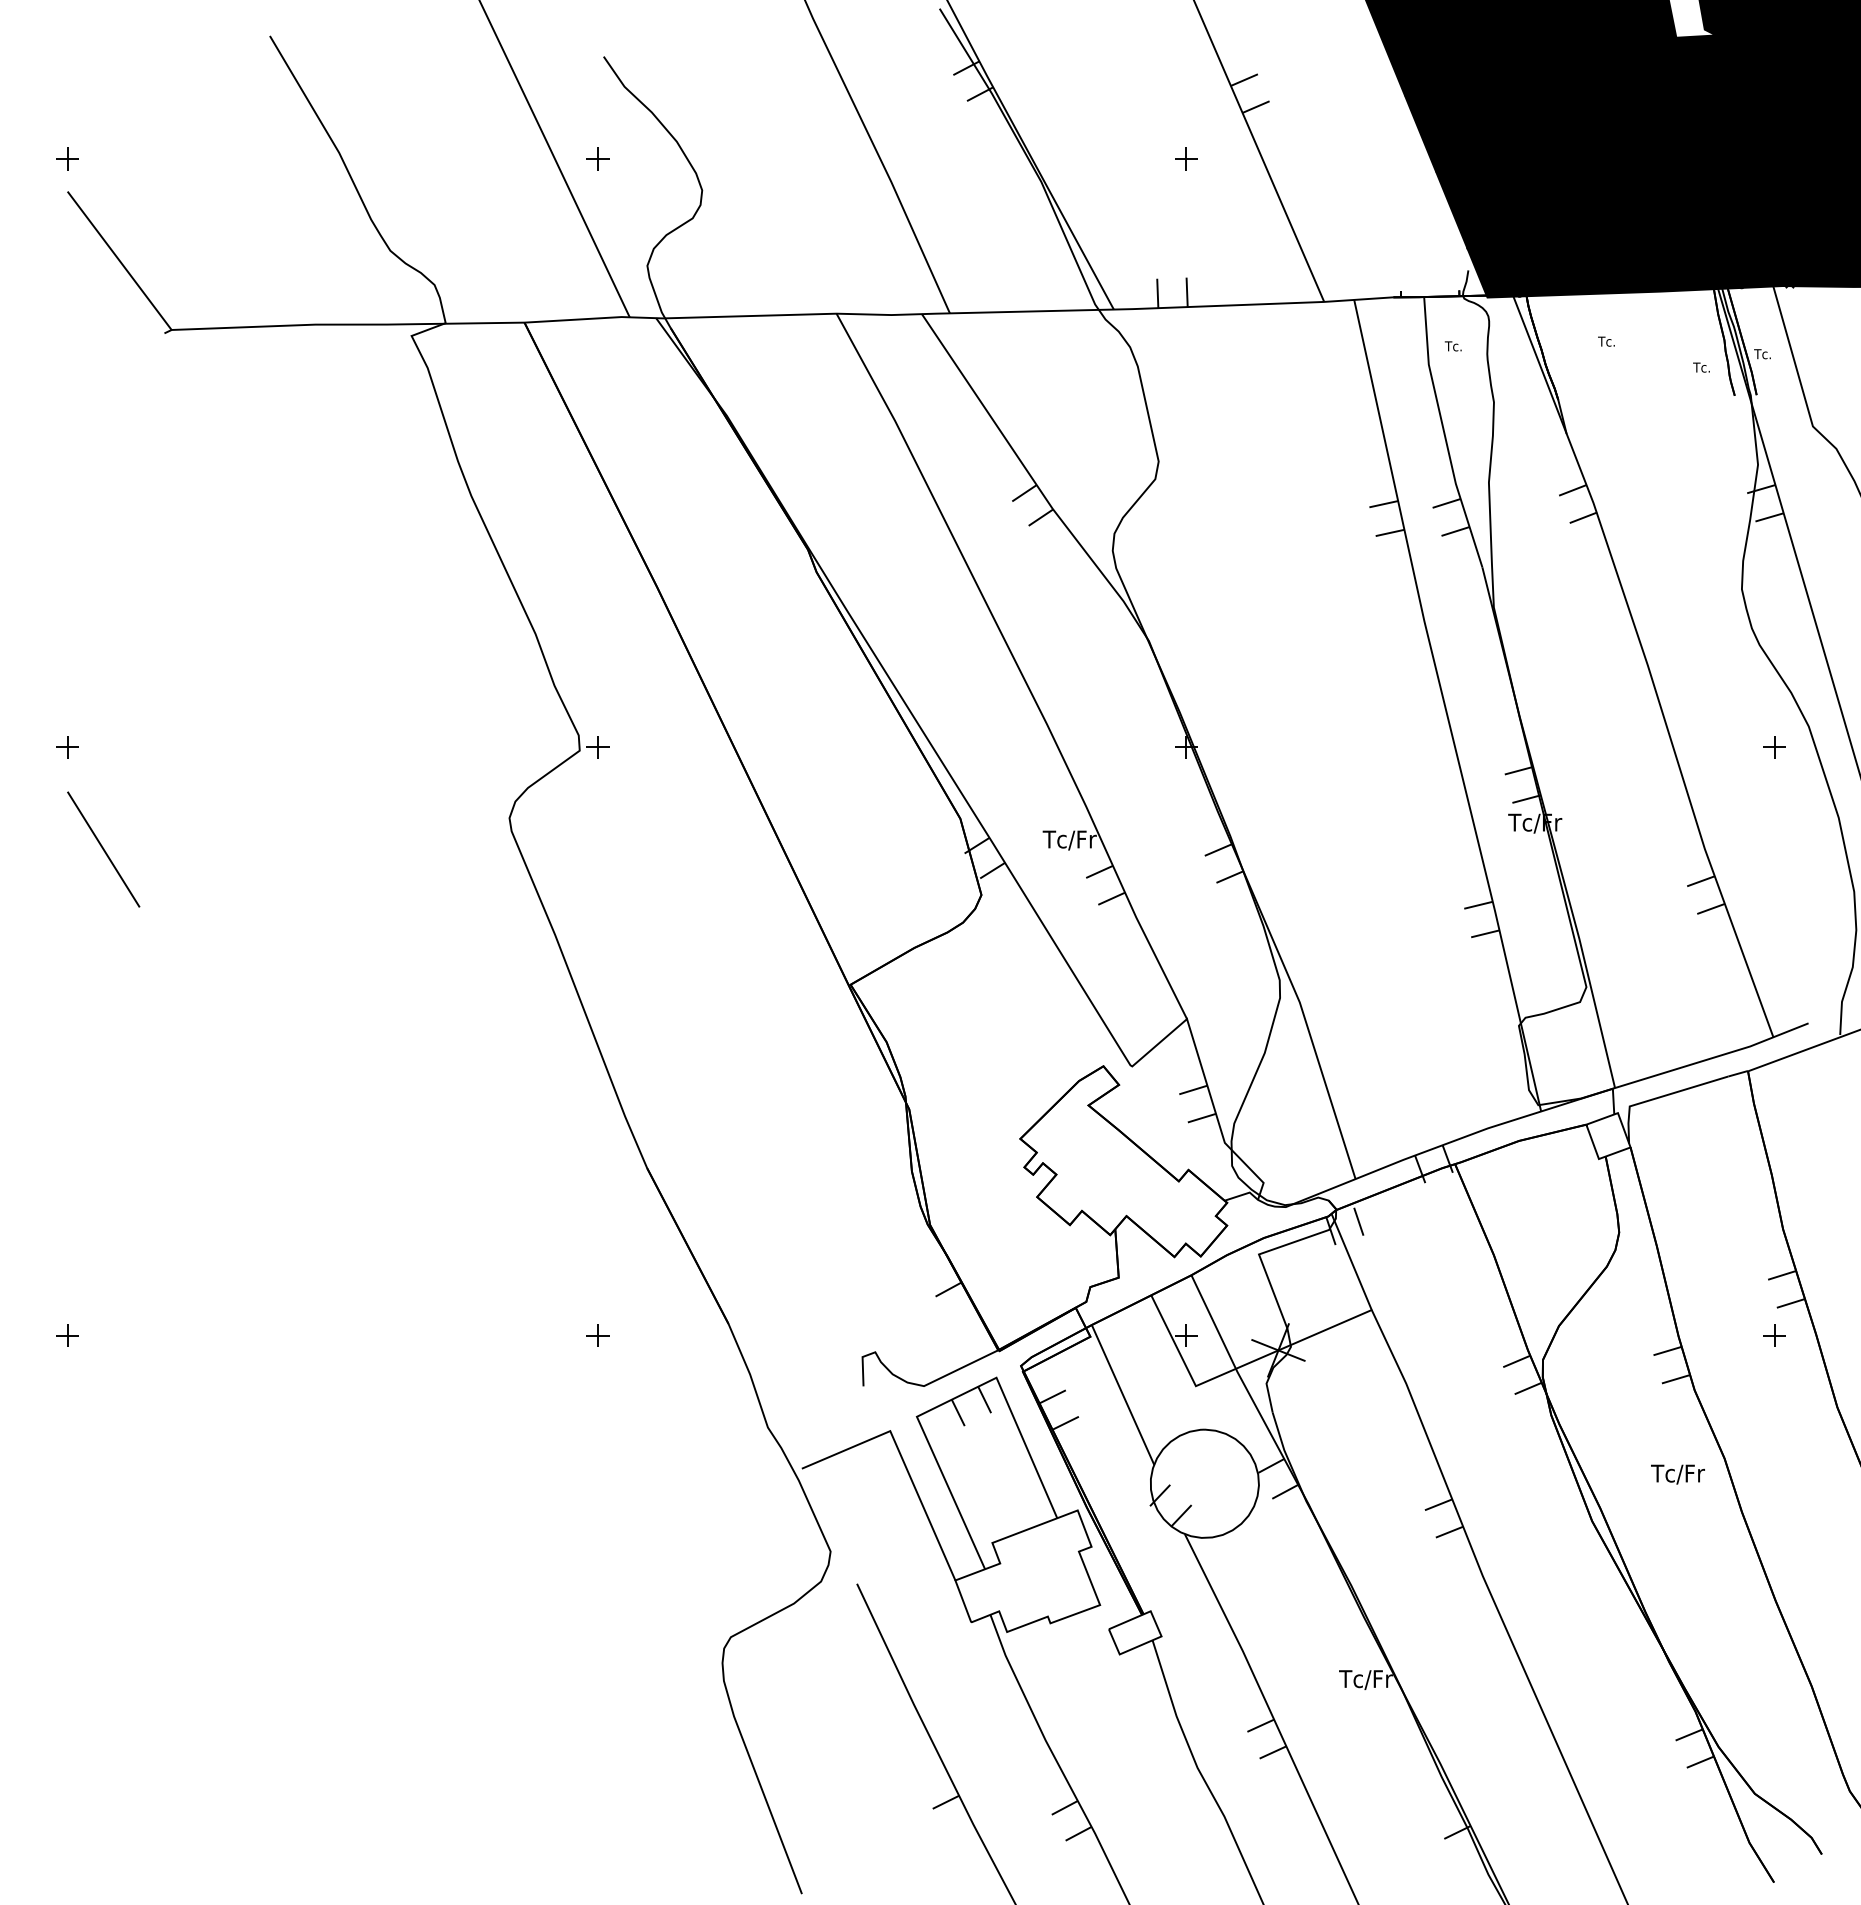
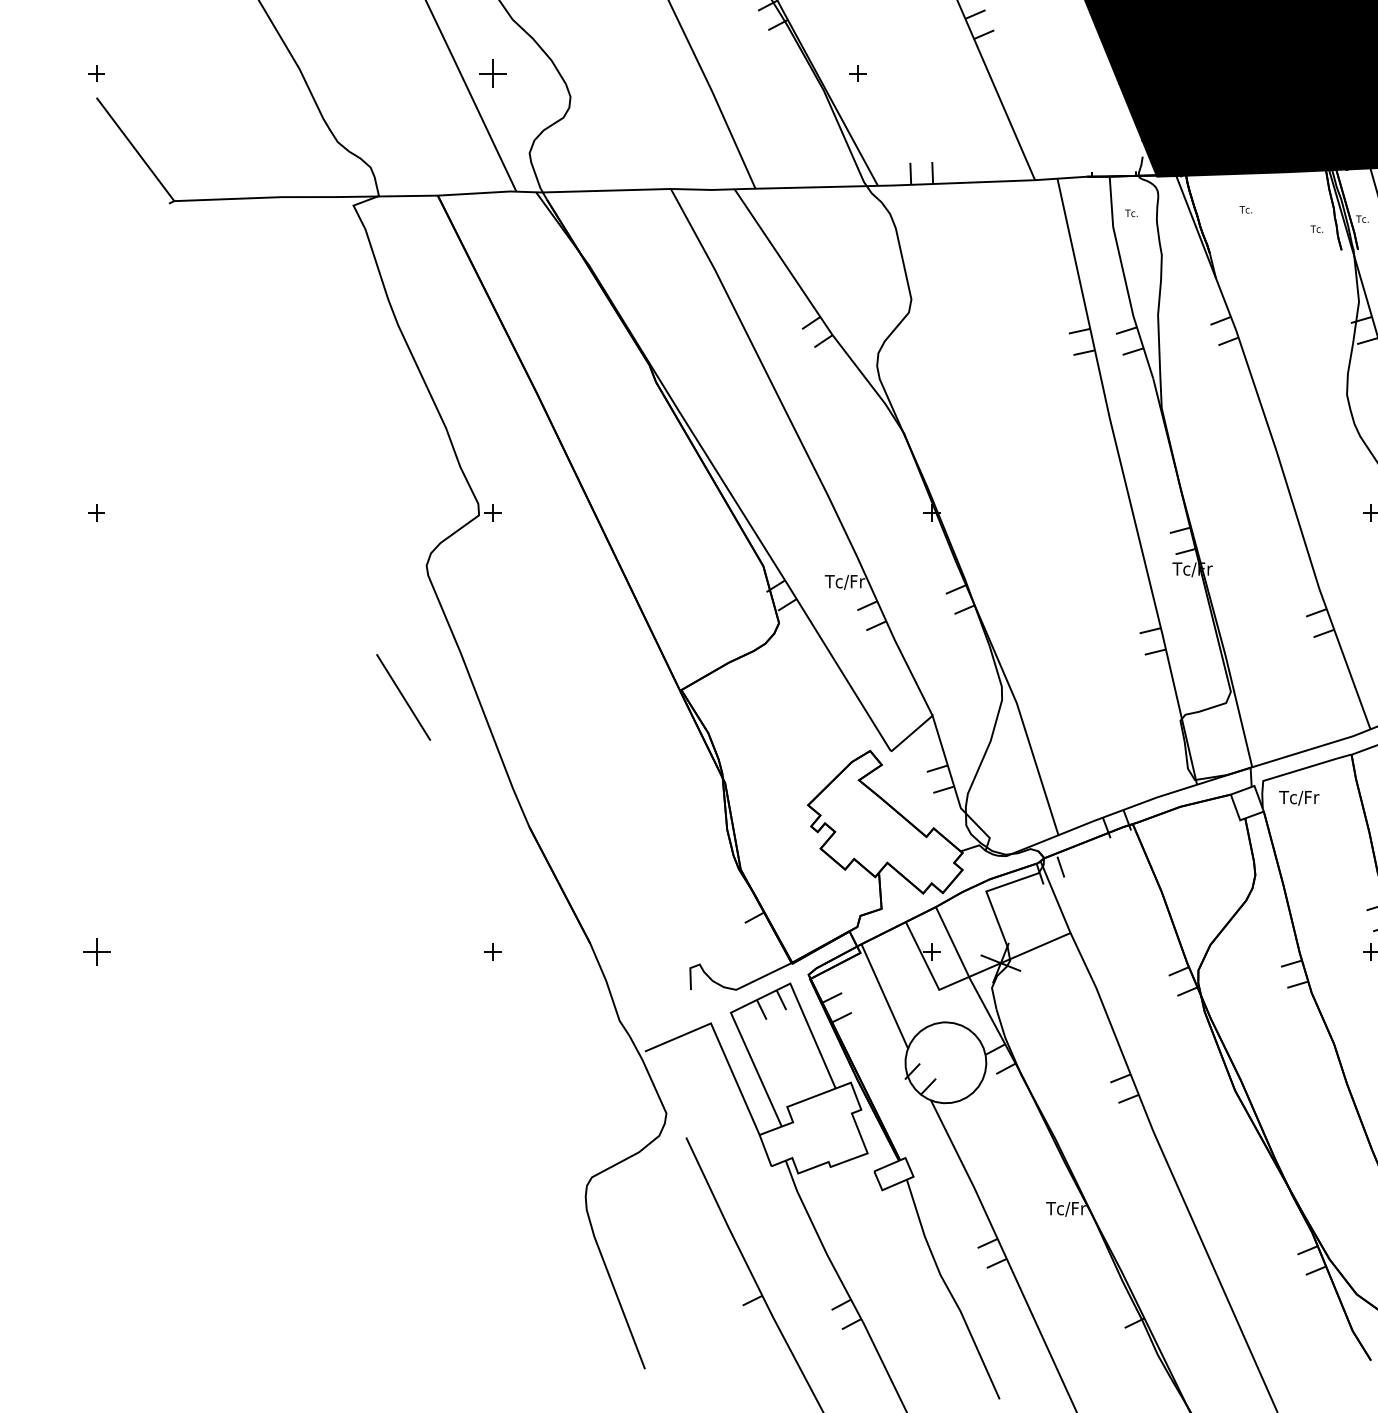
part: (597, 158) -> (492, 73), size x1.6
part: (1186, 158) -> (858, 73), moved
line: (103, 849) -> (403, 697), moved
part: (67, 1335) -> (96, 952), size x1.6
text: (1677, 1474) -> (1298, 798), moved

